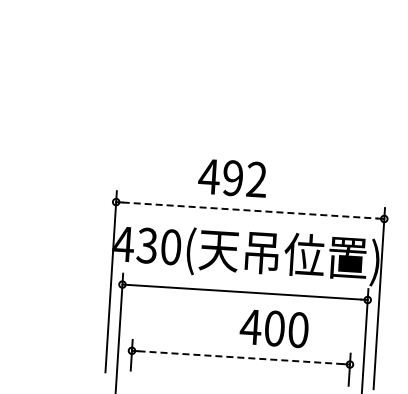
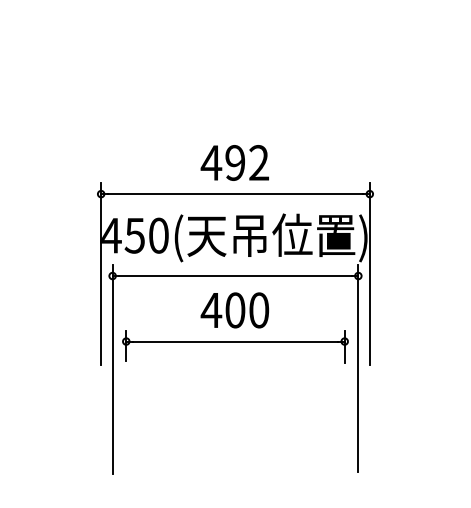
text: (232, 177) -> (234, 162), moved
line: (250, 210) -> (235, 194), dashed -> solid
text: (146, 245) -> (134, 235), 430( -> 450(
text: (273, 328) -> (234, 310), moved
line: (240, 357) -> (235, 341), dashed -> solid

